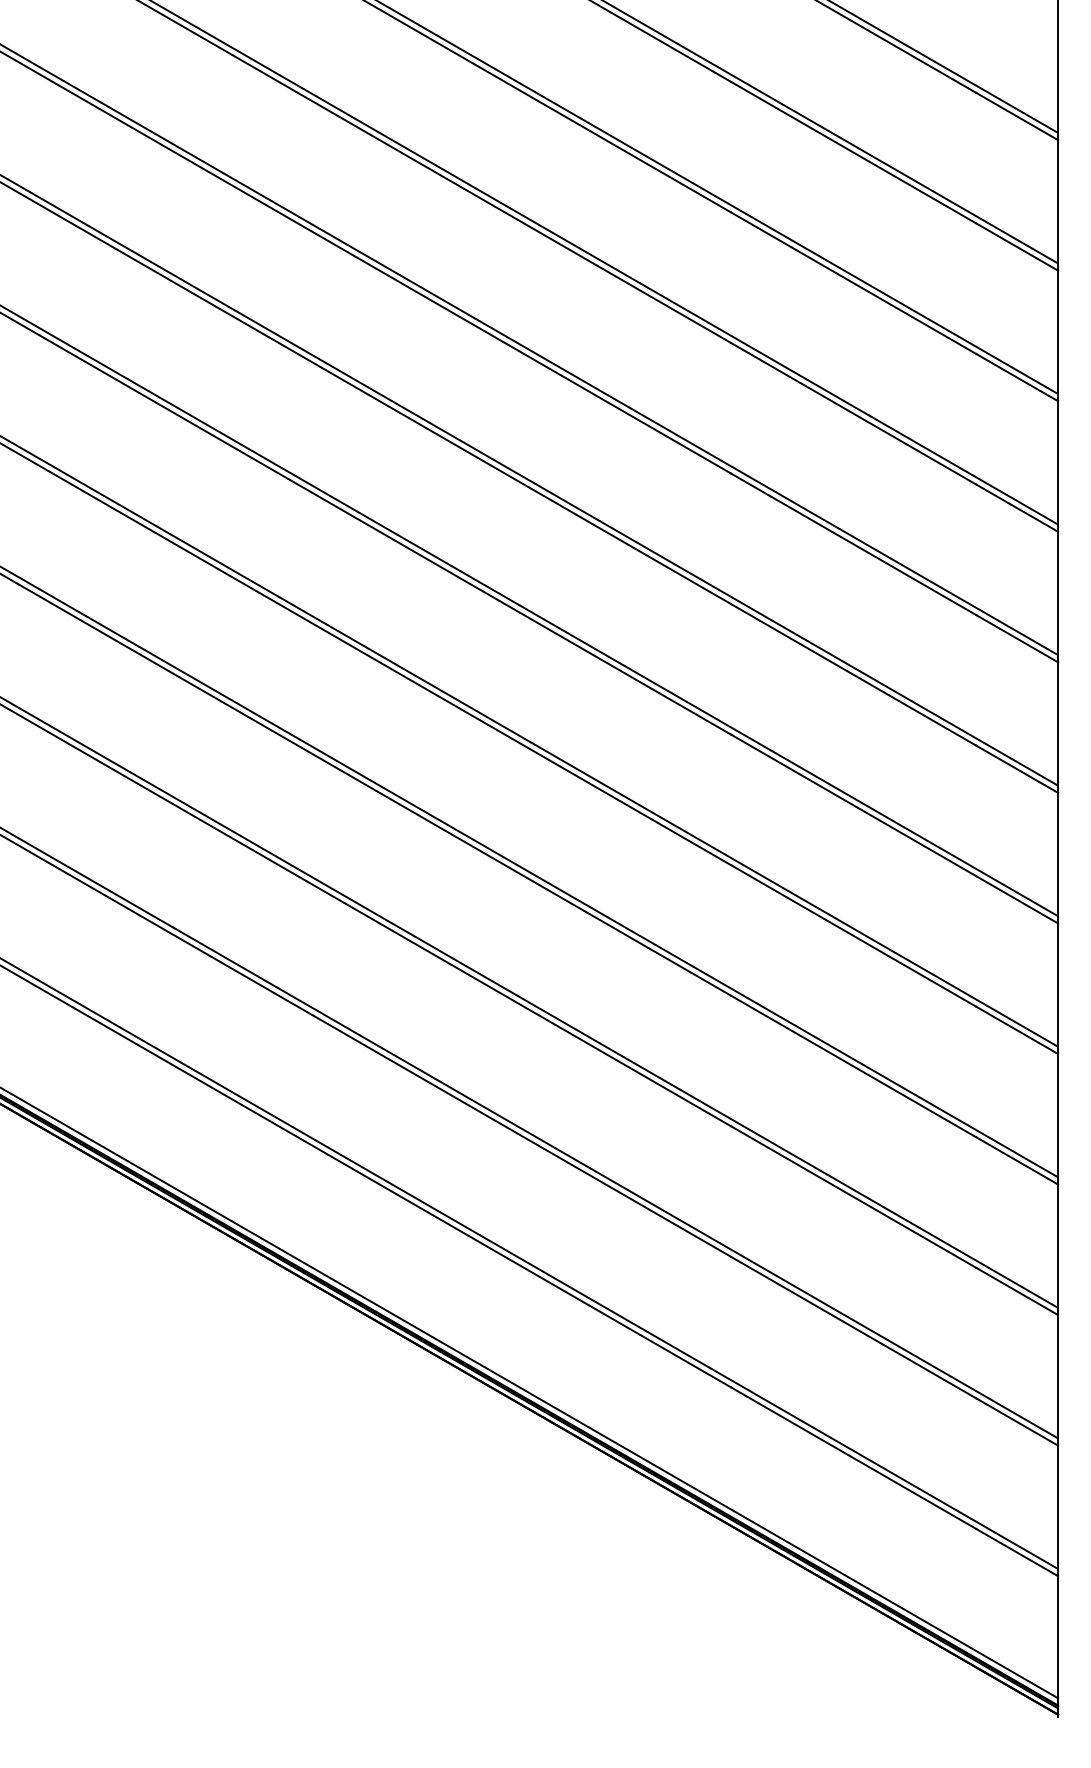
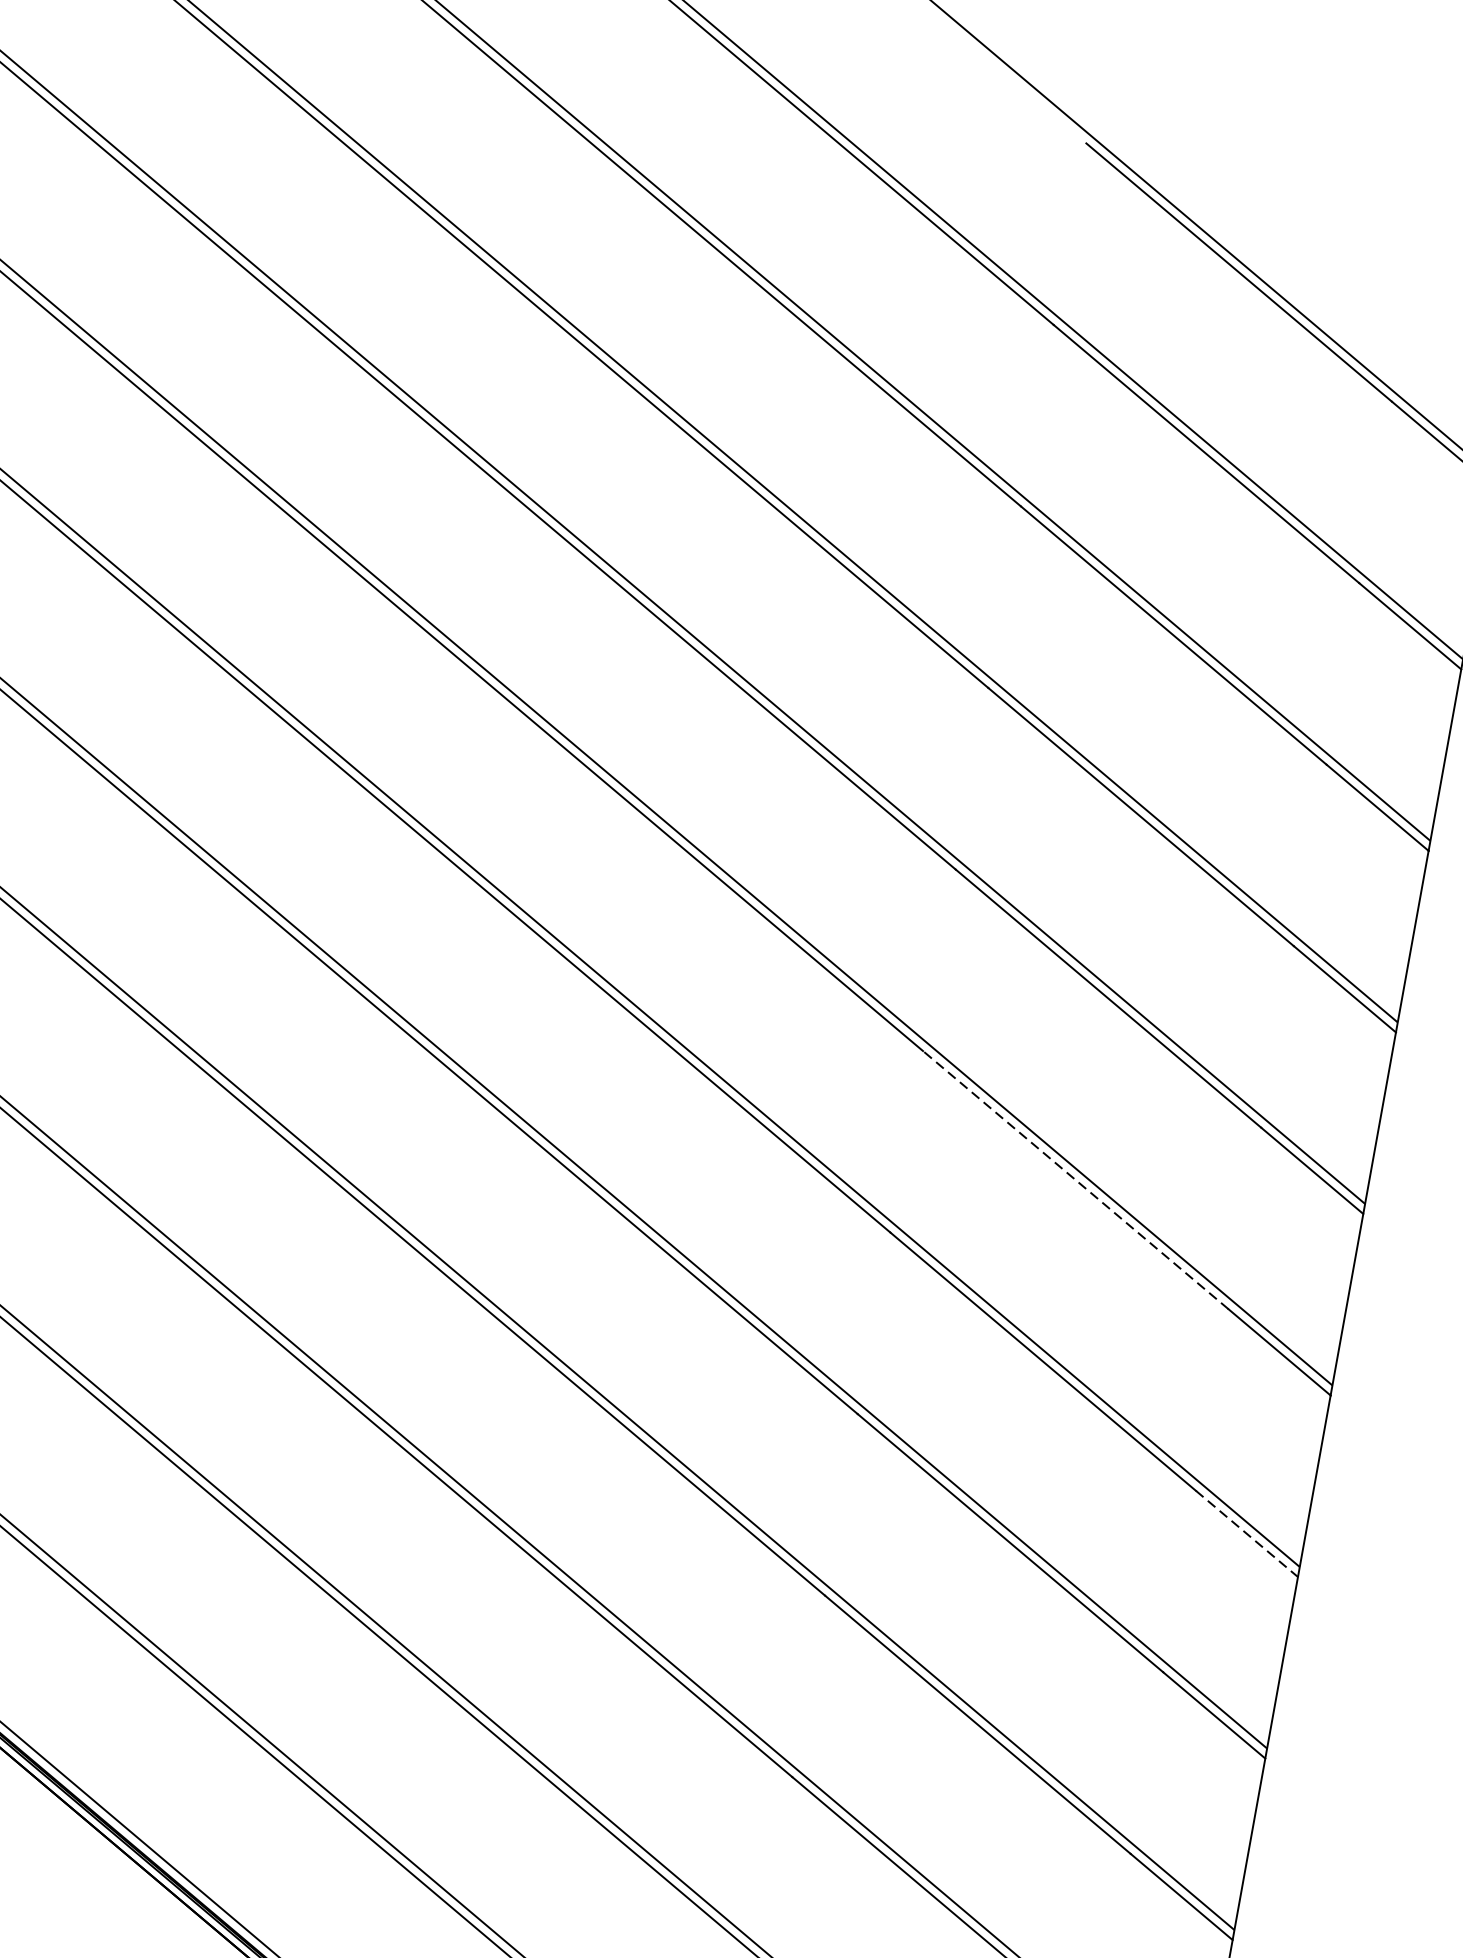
line: (853, 674) -> (1075, 1179), solid -> dashed
line: (1017, 900) -> (1247, 1534), solid -> dashed

